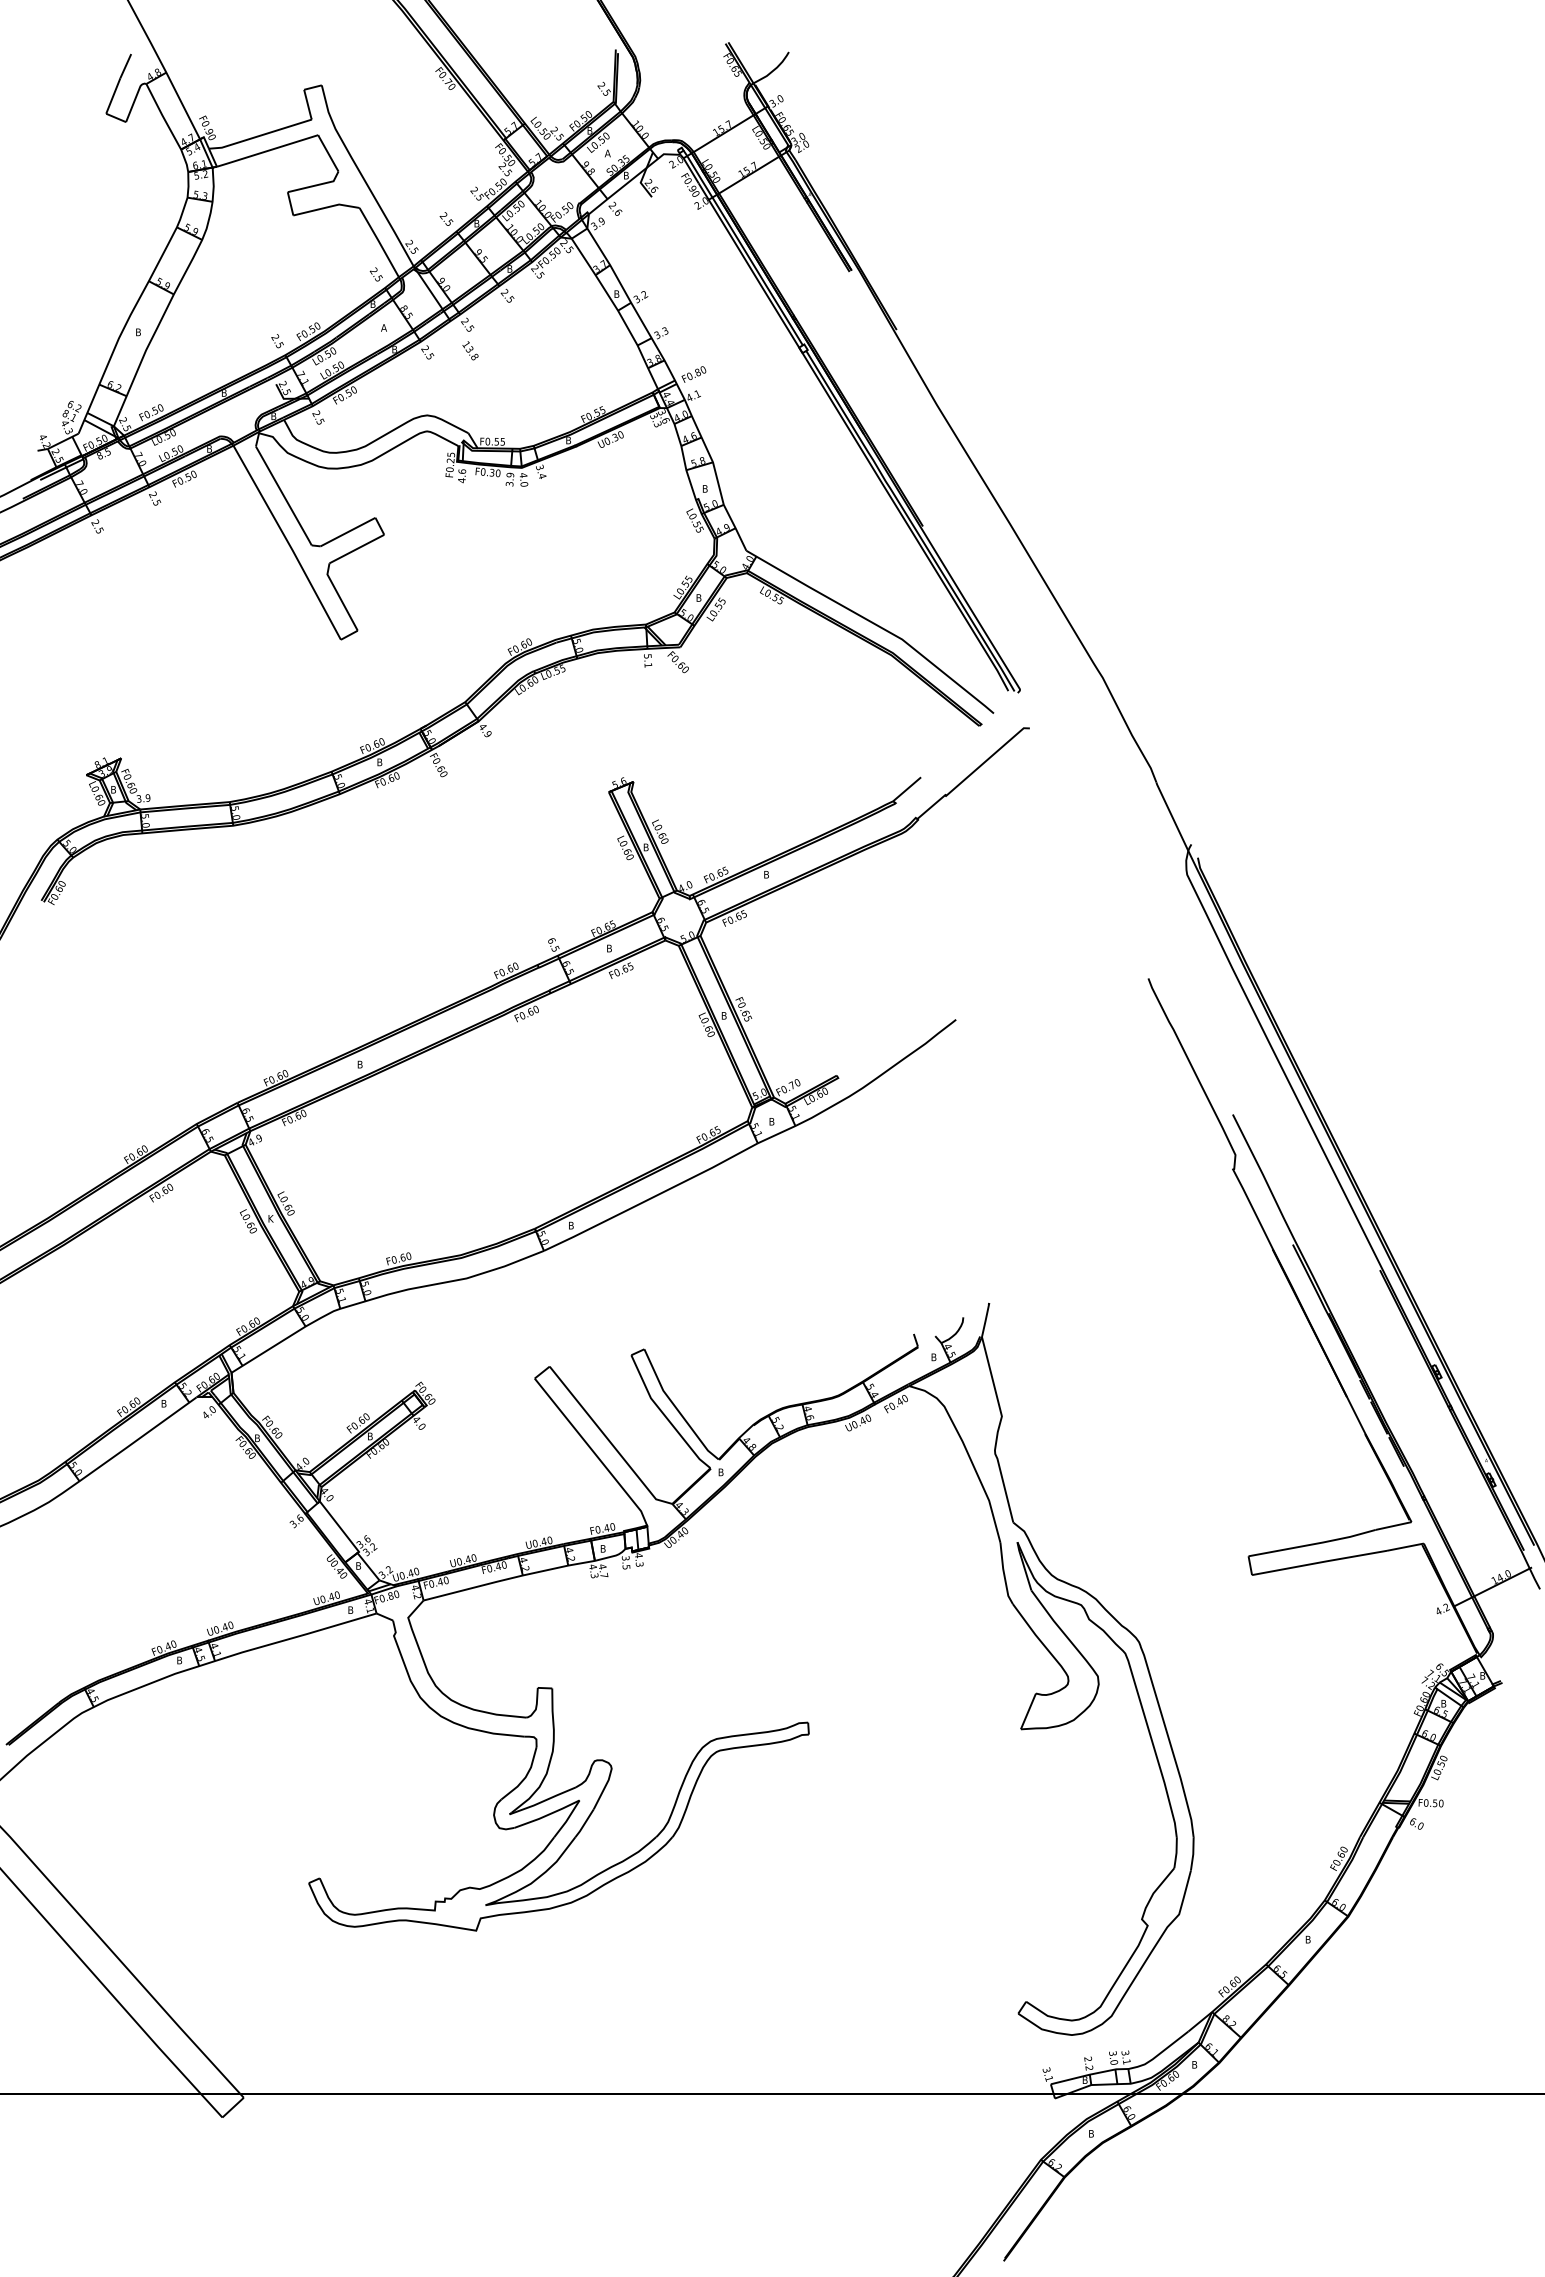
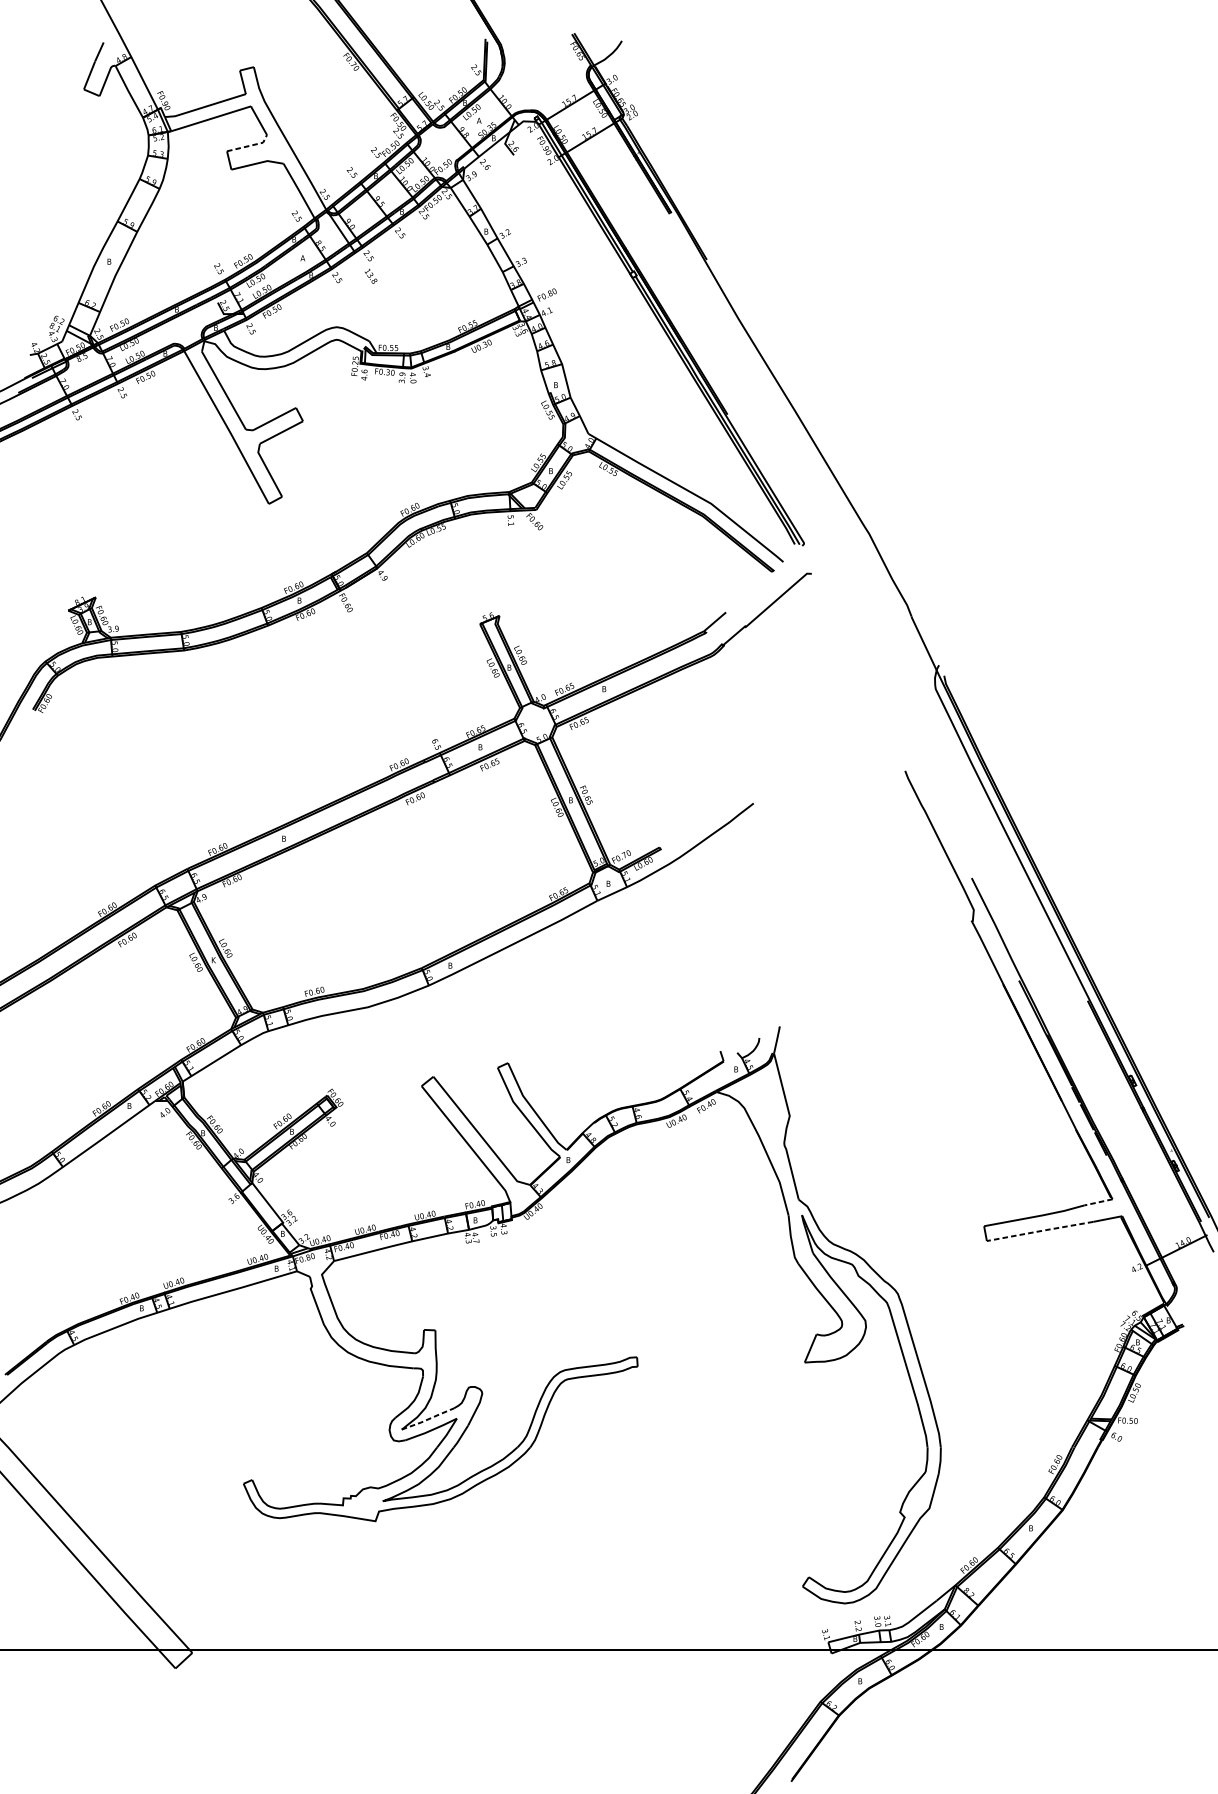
line: (316, 185) -> (249, 146), solid -> dashed
line: (1393, 1526) -> (1098, 1202), solid -> dashed
line: (1319, 1562) -> (1040, 1231), solid -> dashed
line: (543, 1801) -> (428, 1419), solid -> dashed

